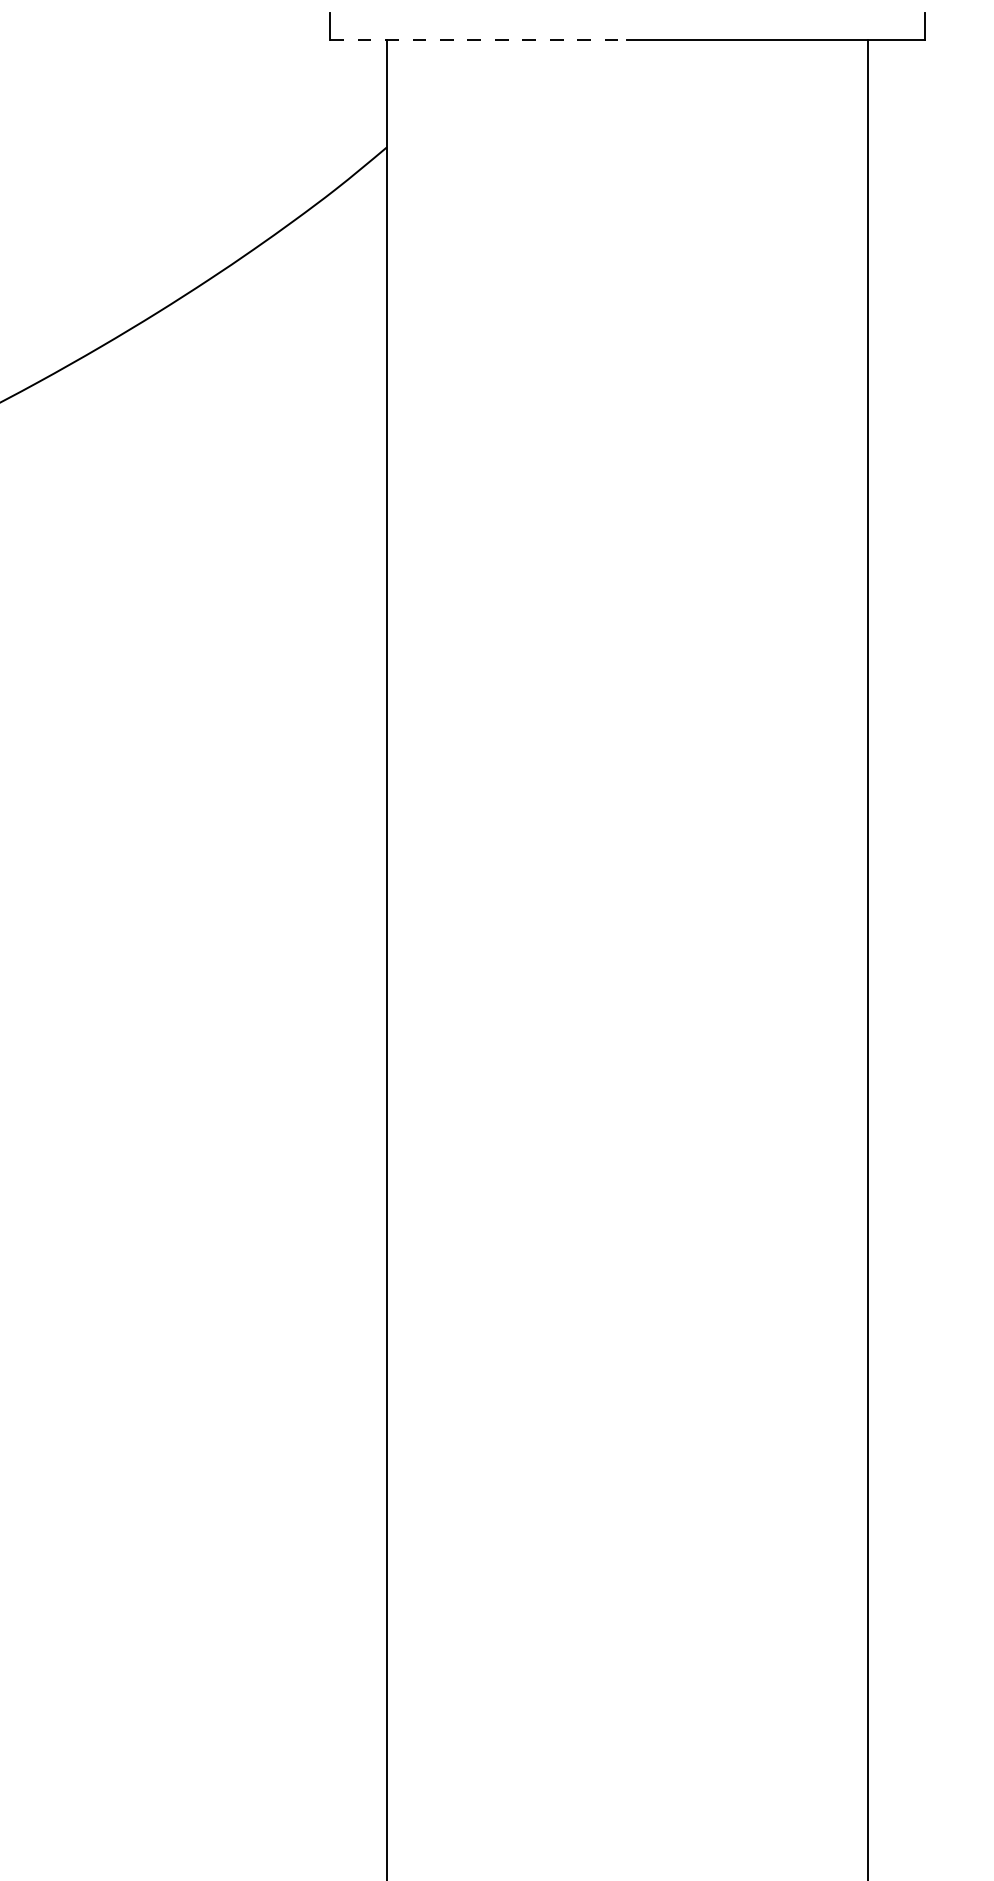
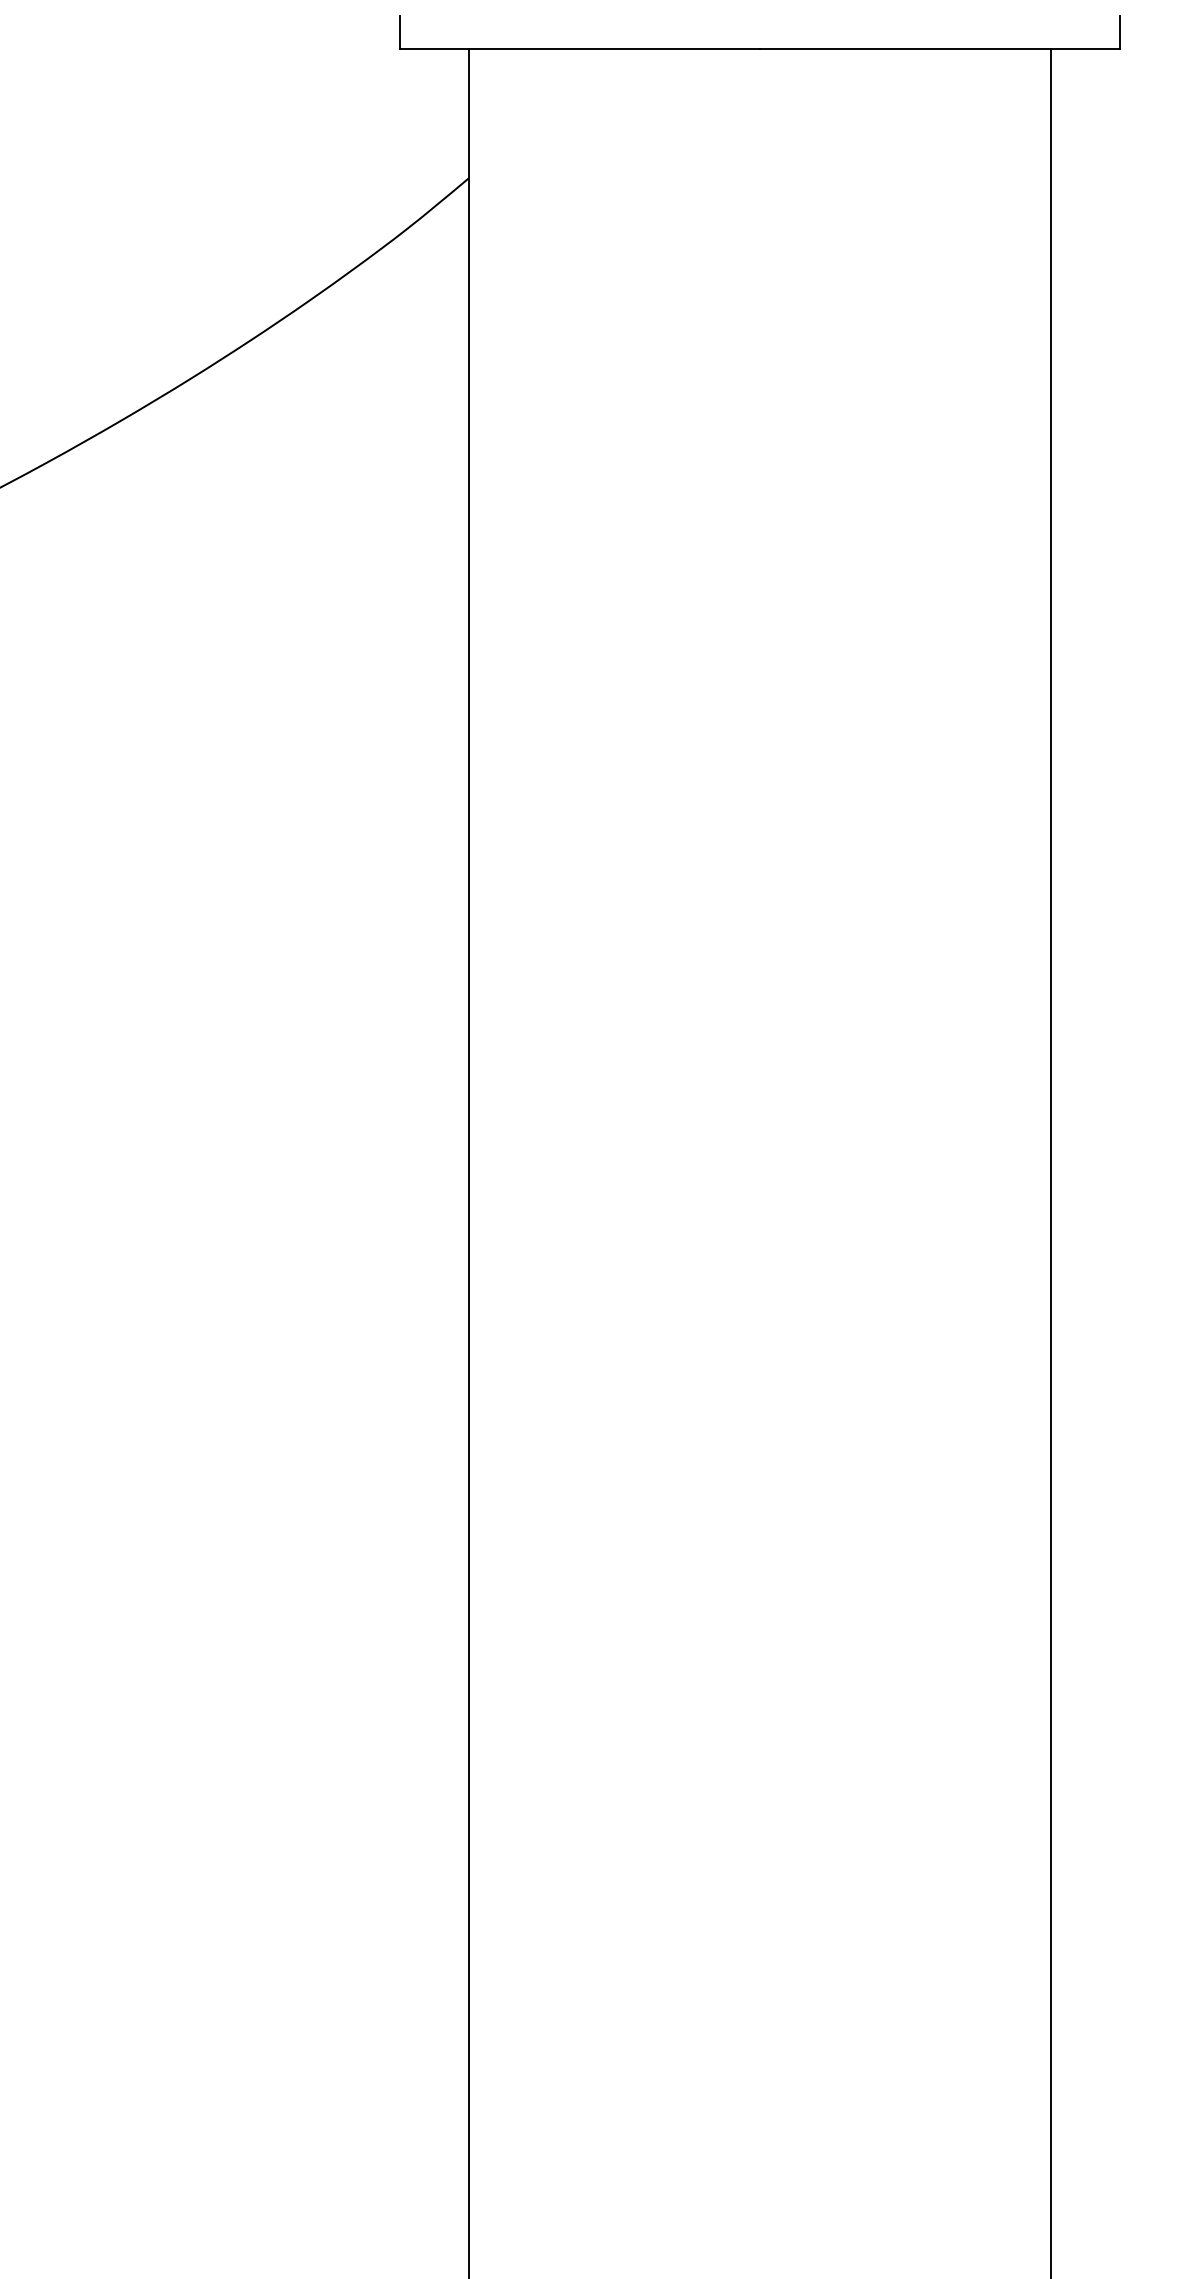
line: (479, 40) -> (580, 48), dashed -> solid

